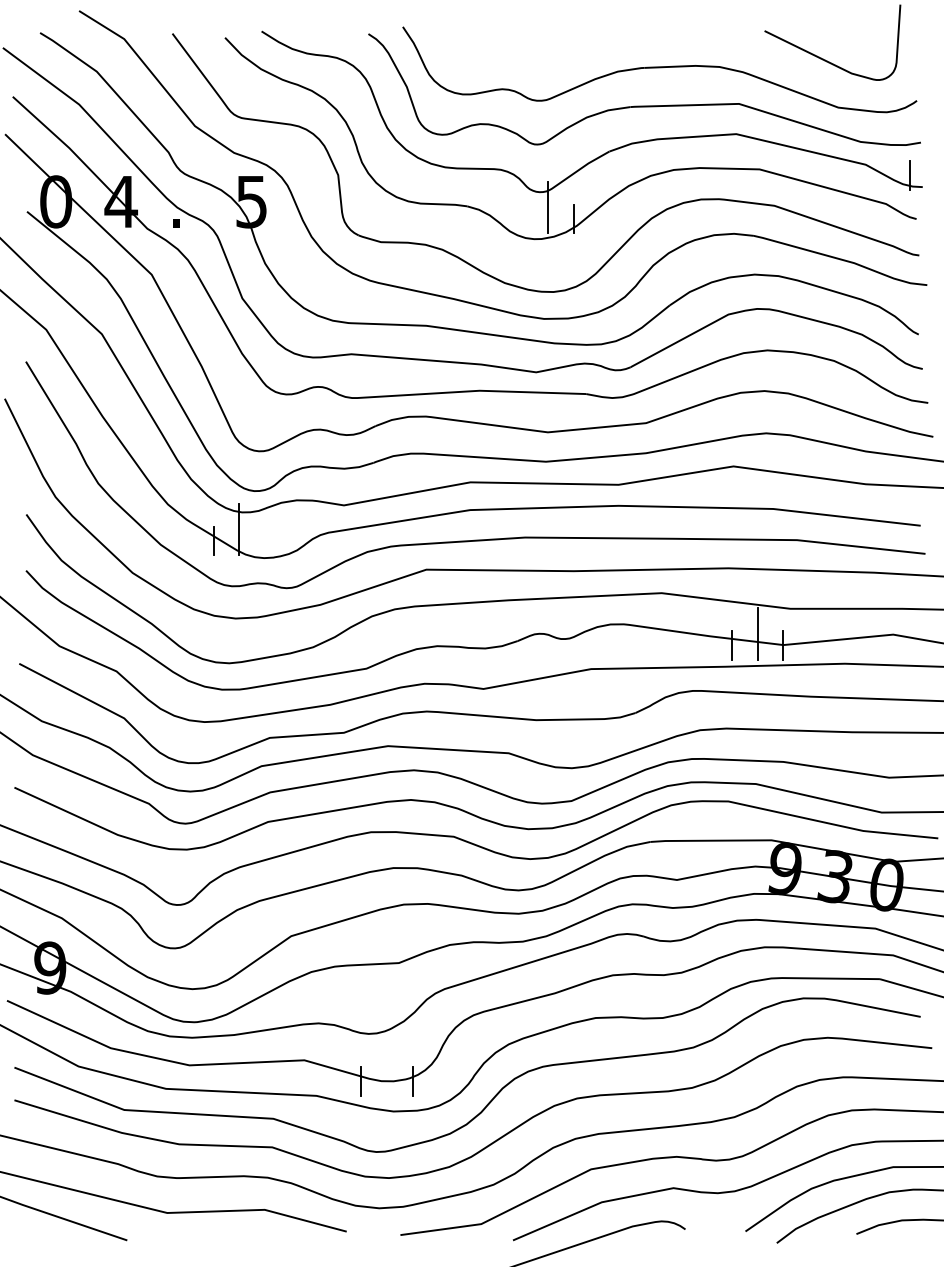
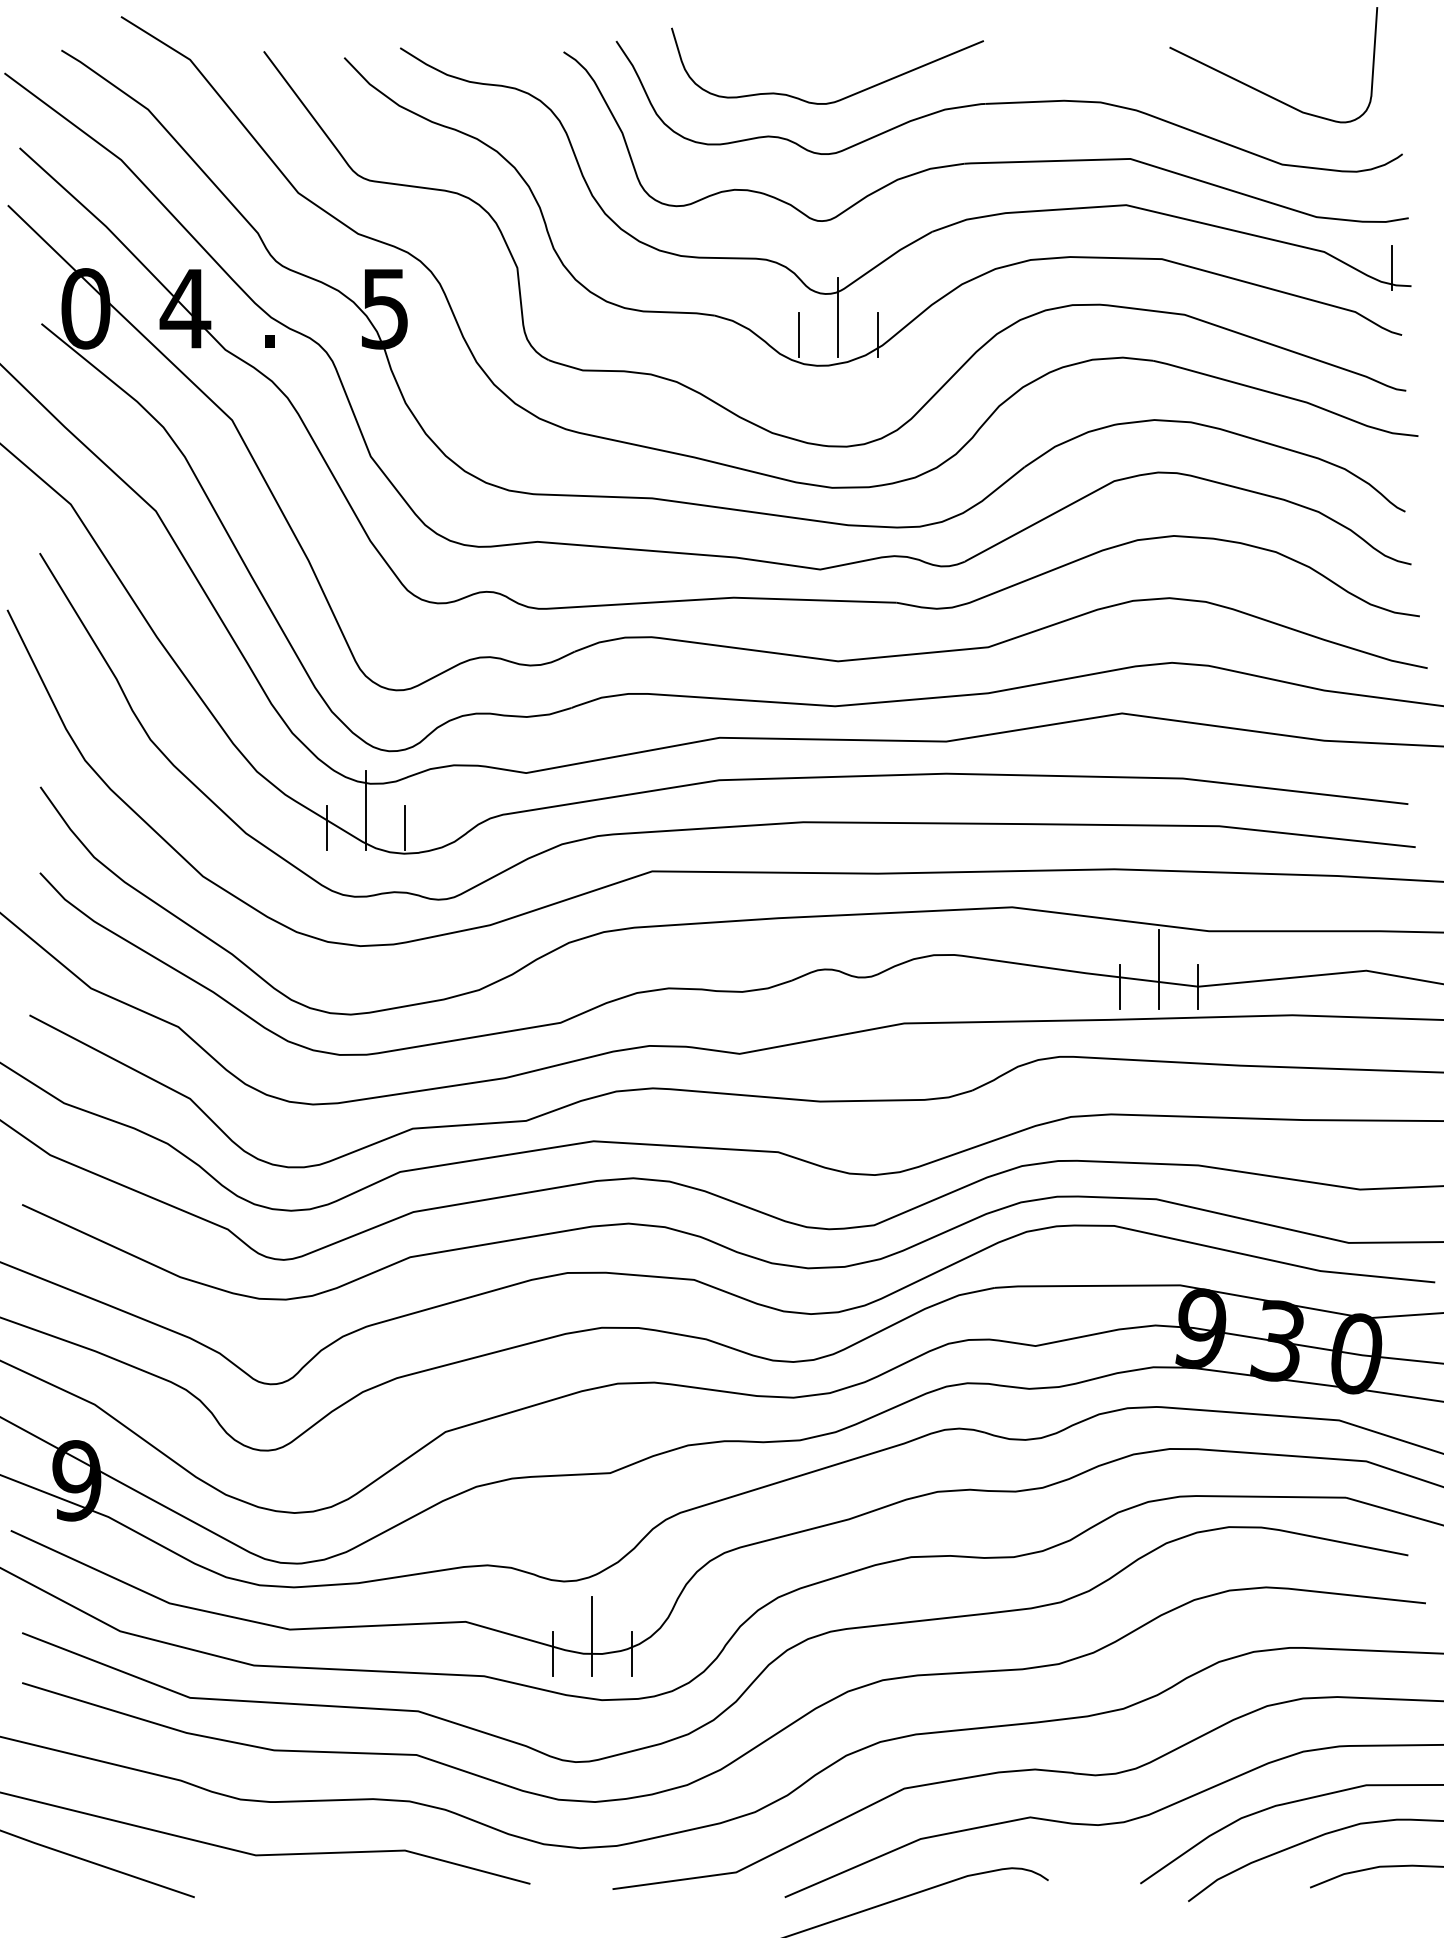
curve: (548, 64) -> (839, 98), added
line: (522, 218) -> (799, 334), added
line: (264, 540) -> (404, 826), added
line: (387, 1069) -> (592, 1635), added

